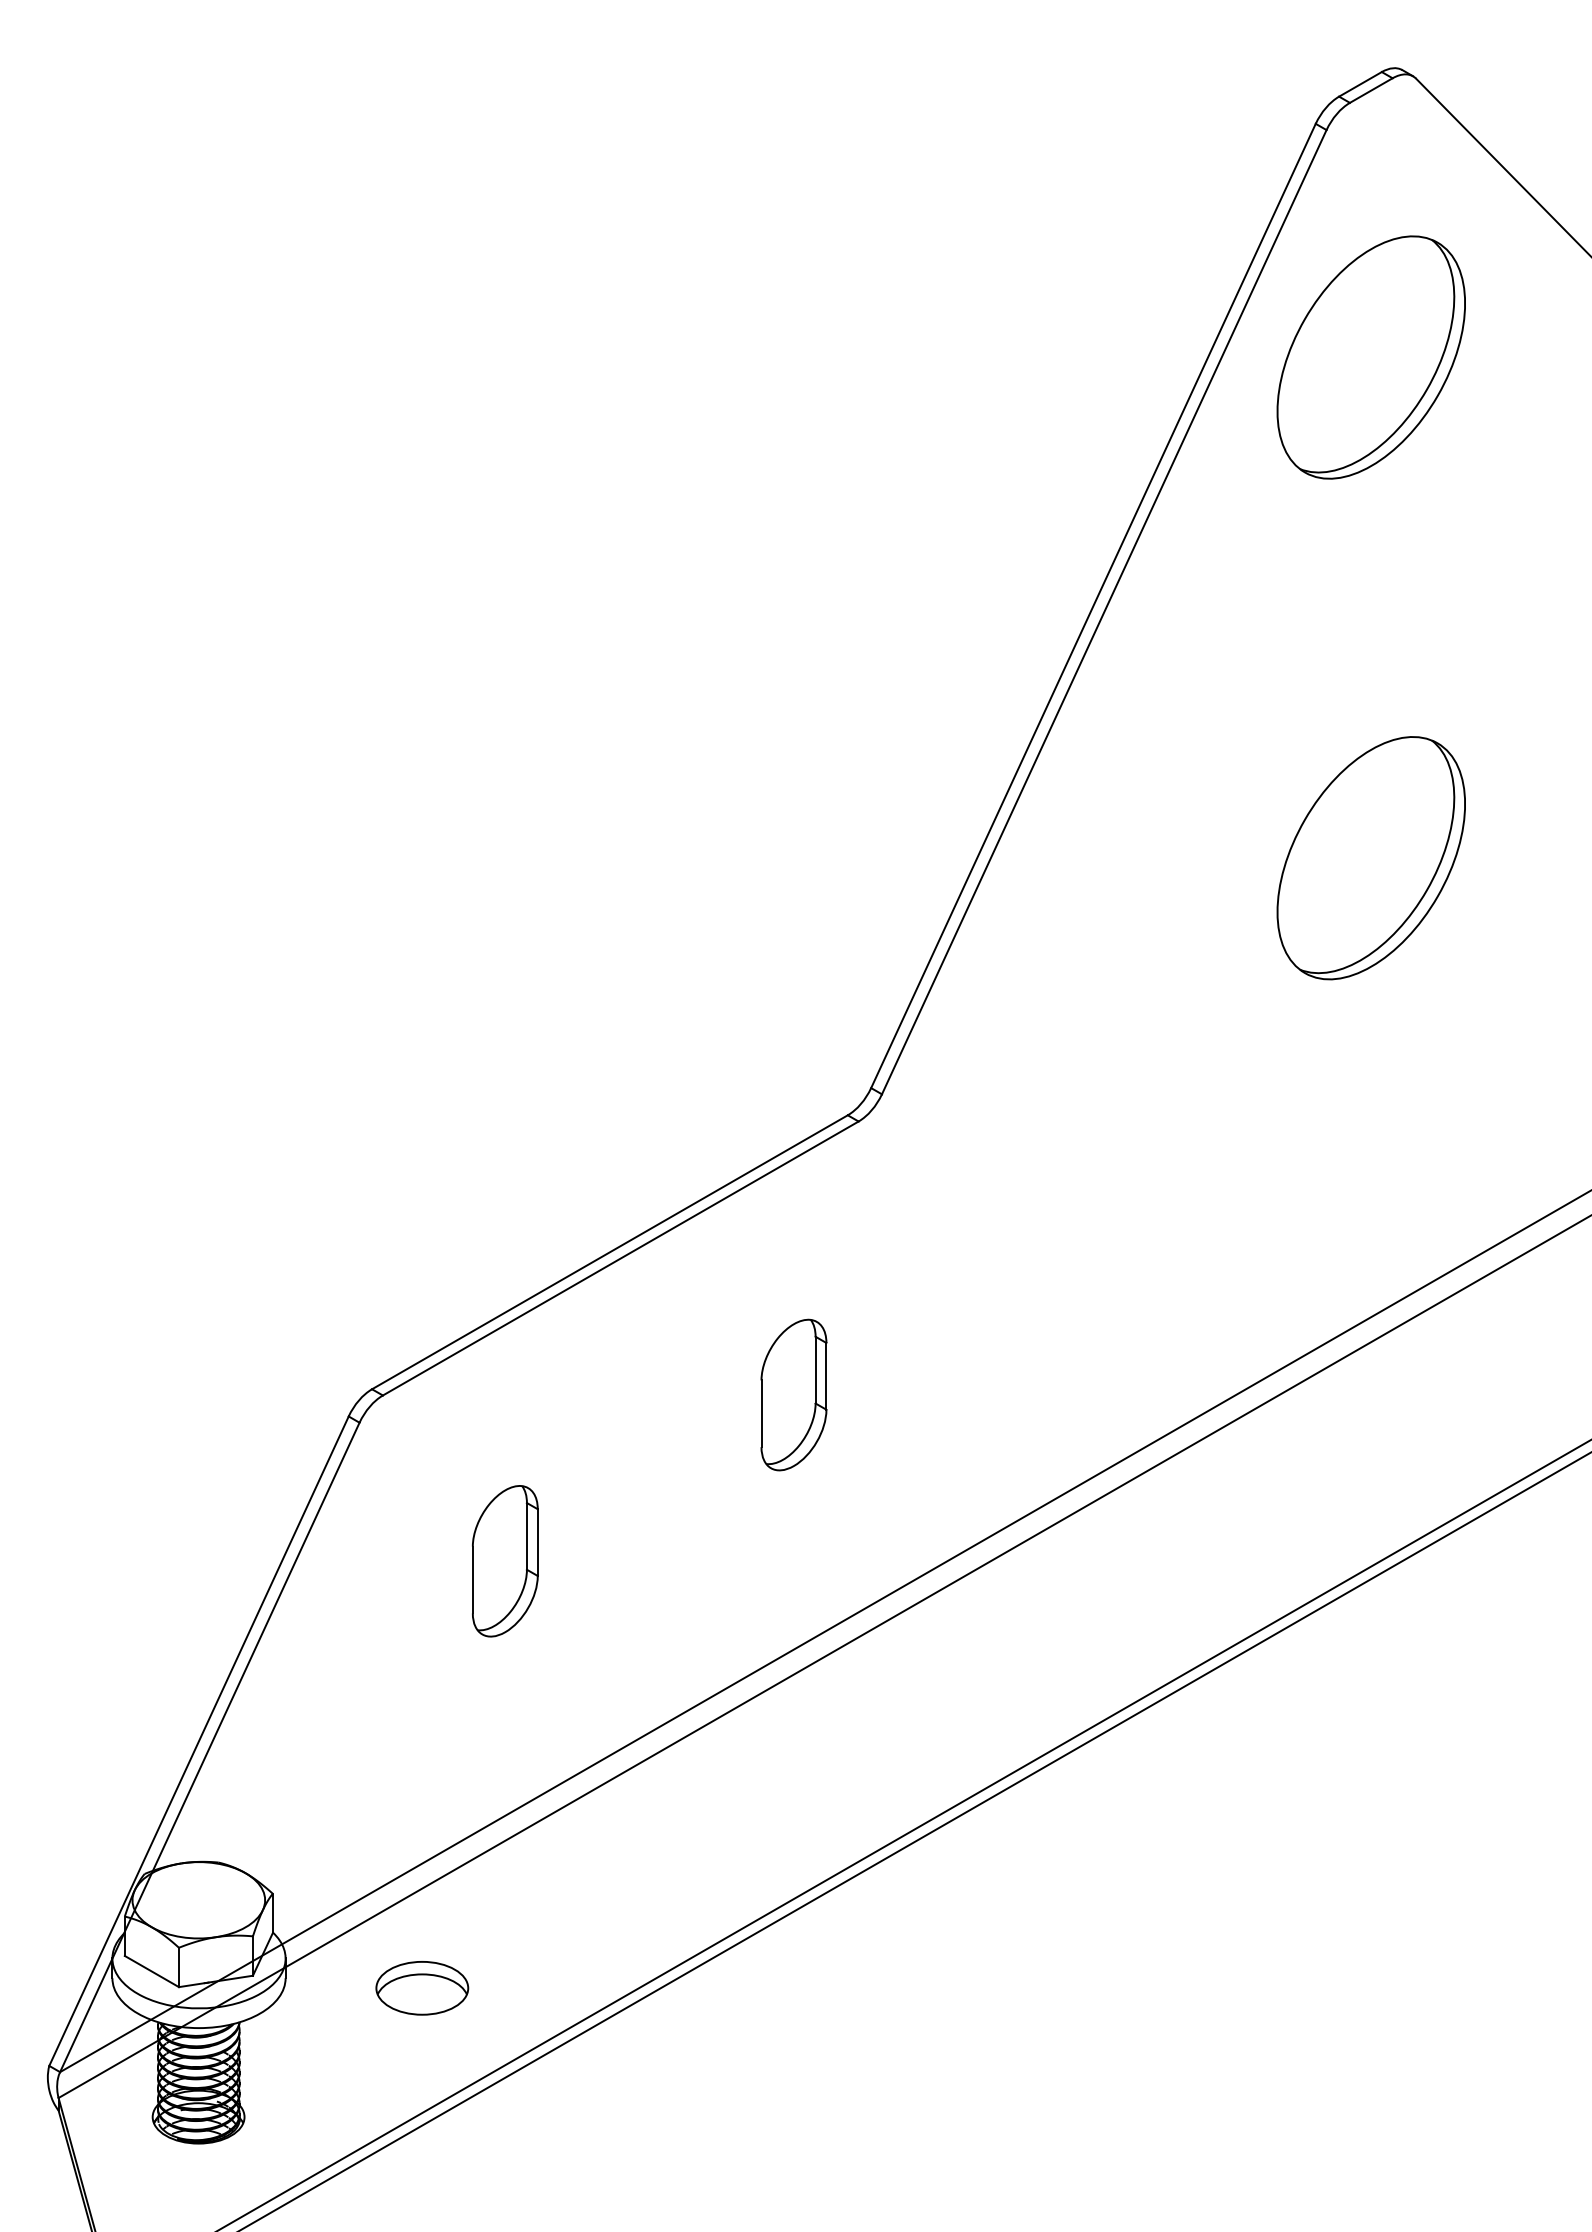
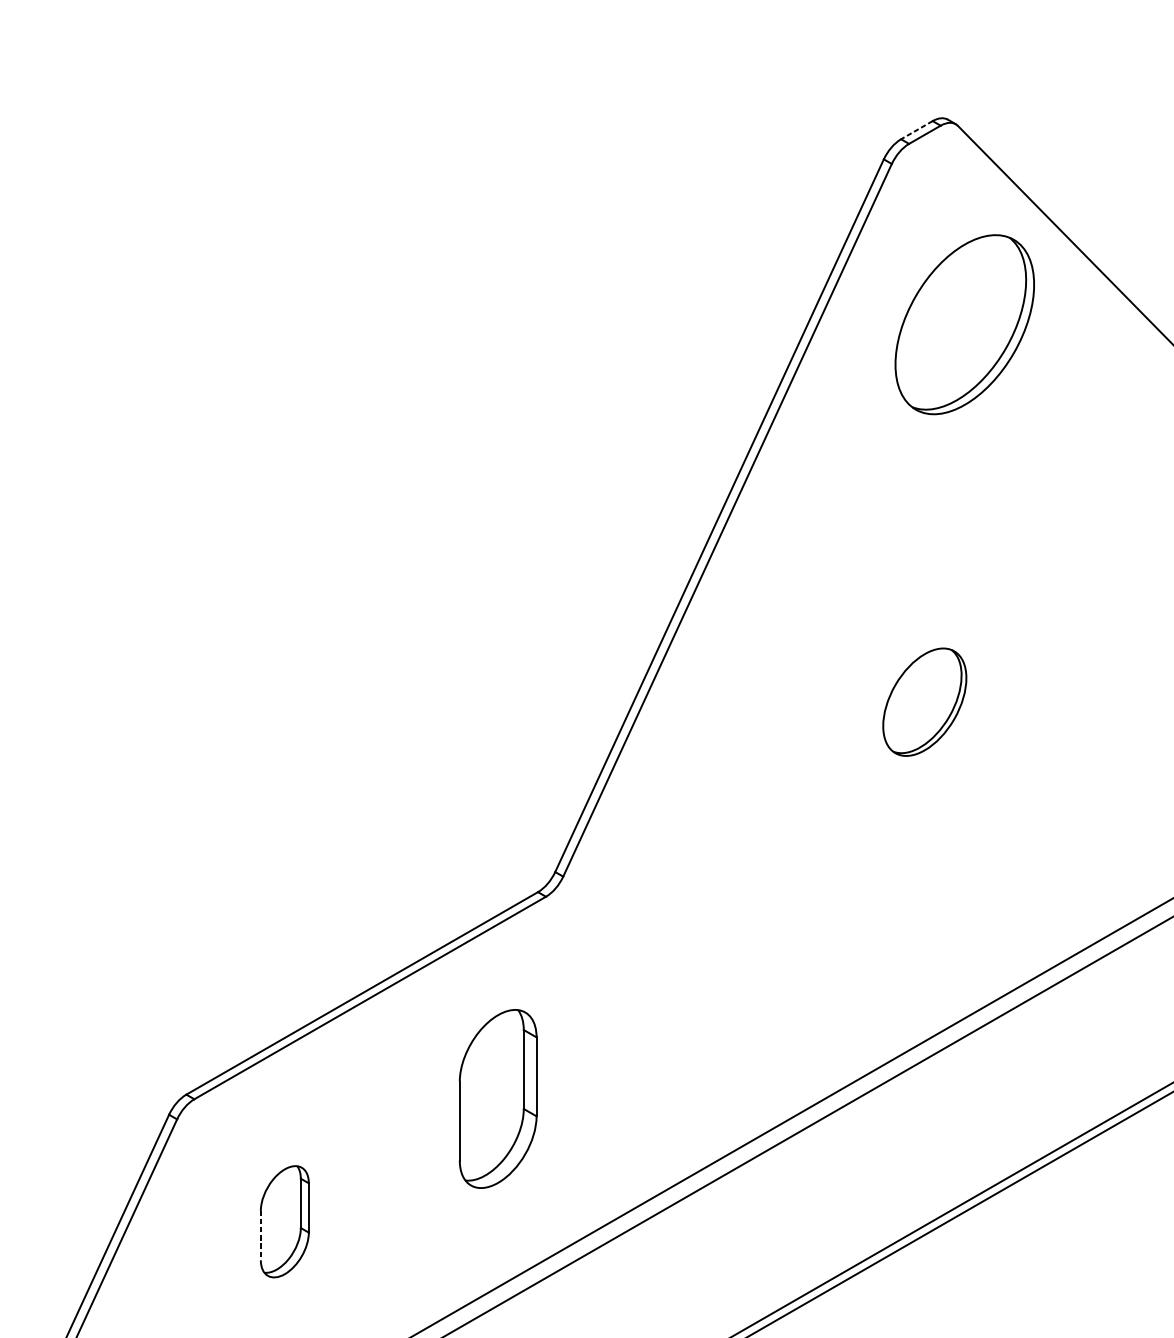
line: (1360, 84) -> (916, 130), solid -> dashed
part: (1370, 357) -> (964, 324), moved
part: (1370, 858) -> (924, 702), size x0.6
part: (793, 1394) -> (497, 1098), size x1.6
line: (472, 1580) -> (260, 1235), solid -> dashed

